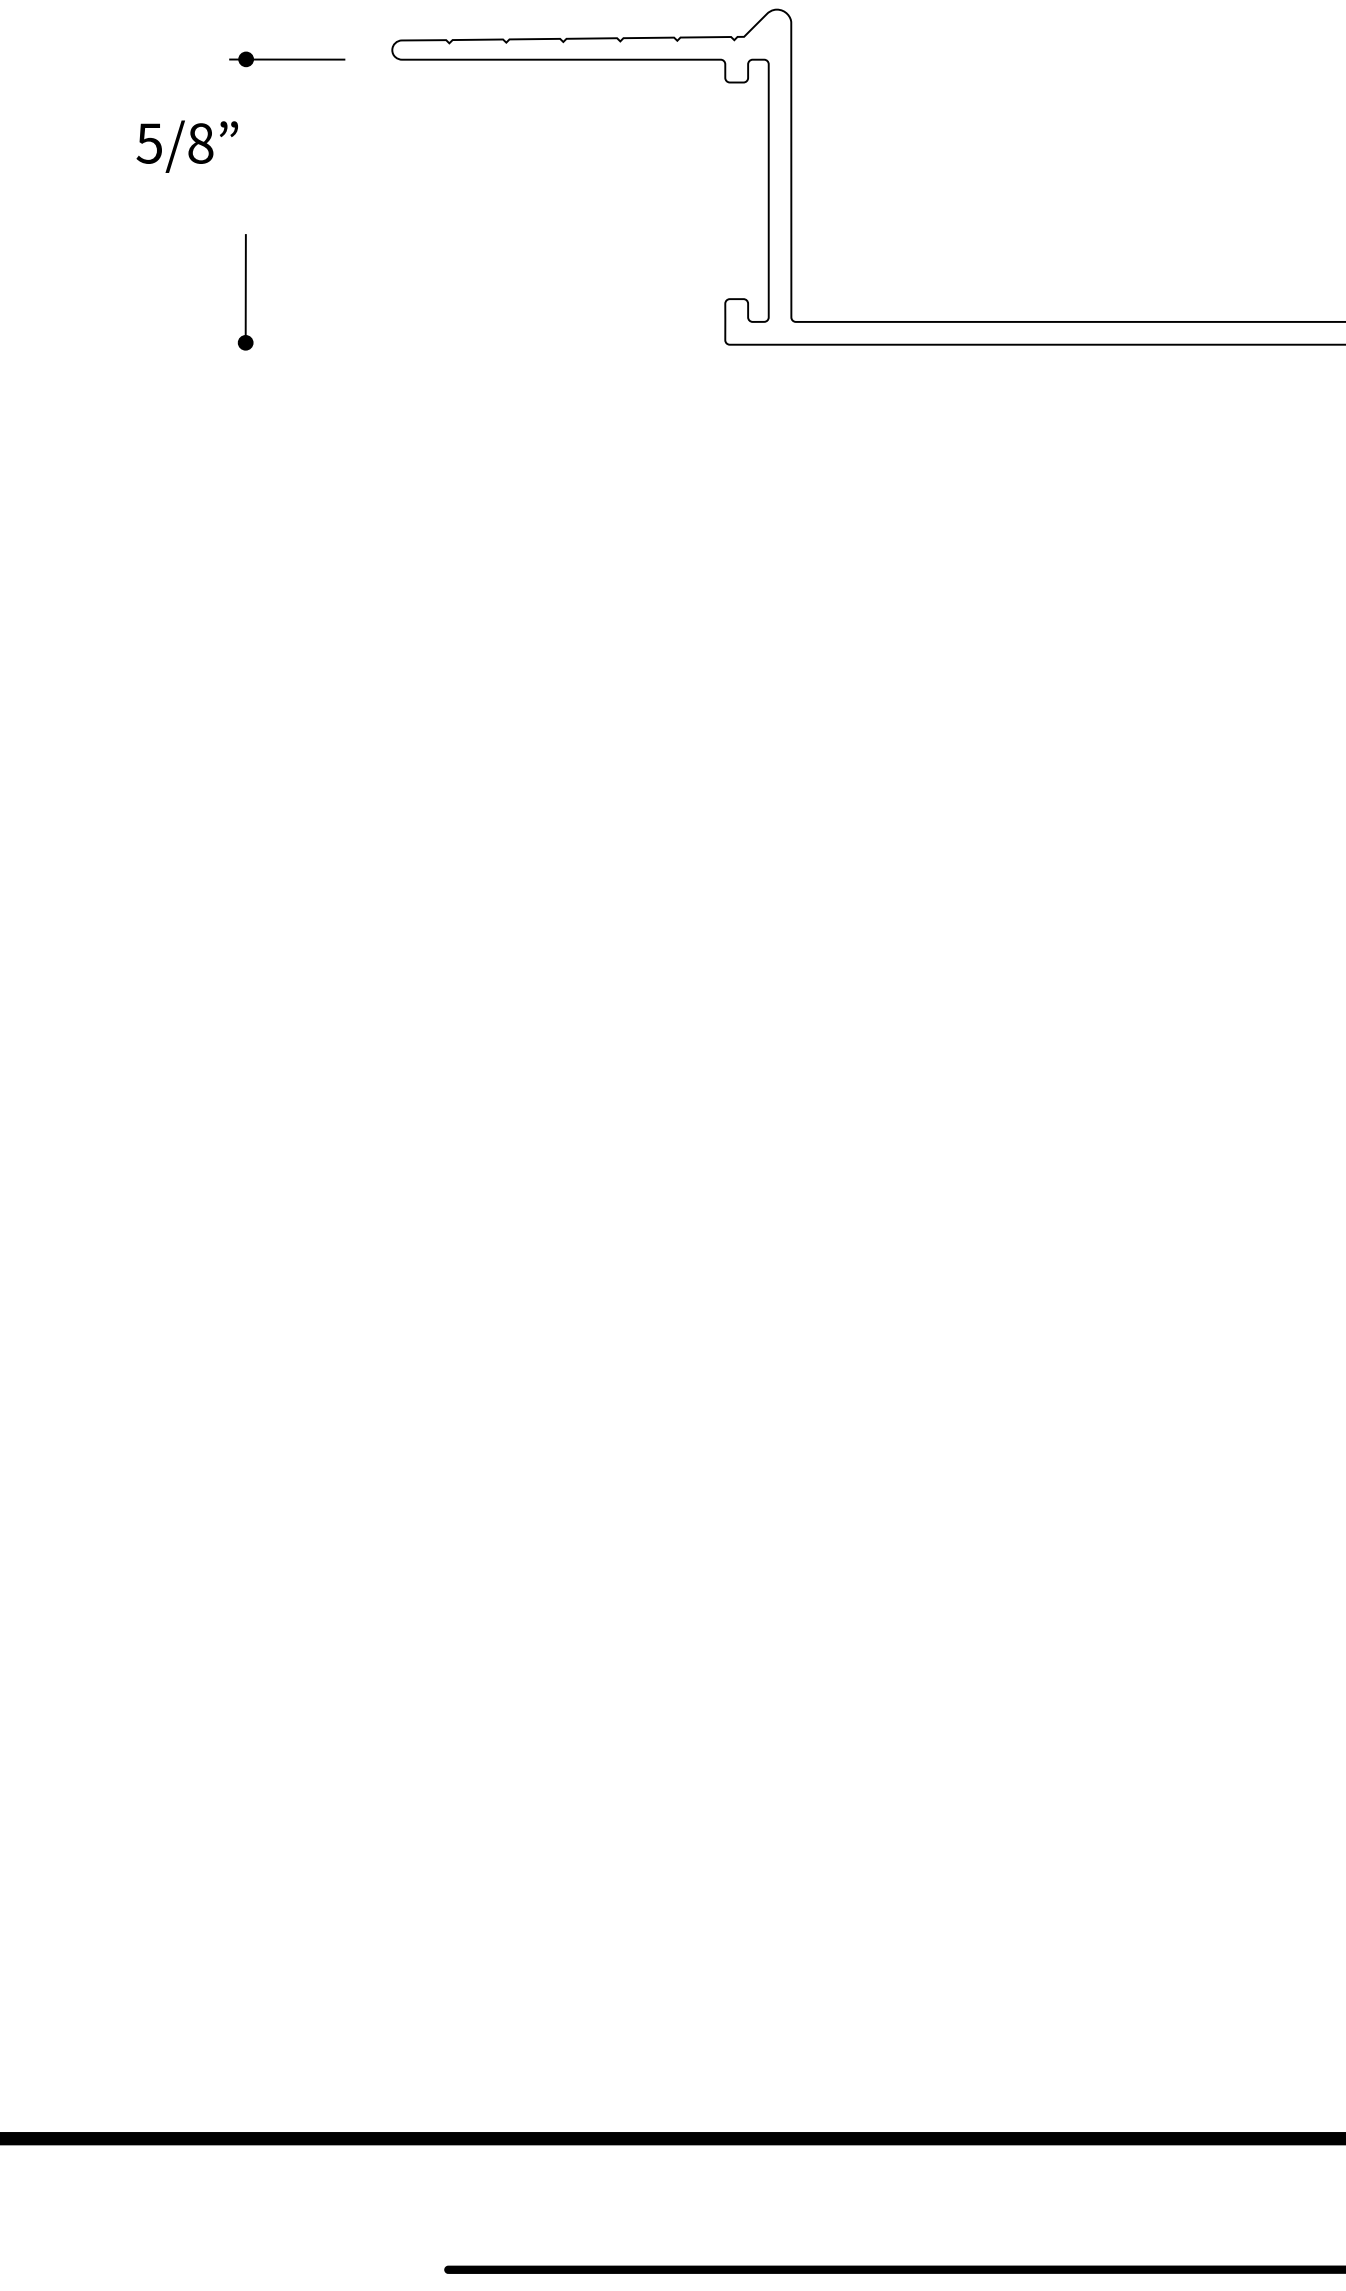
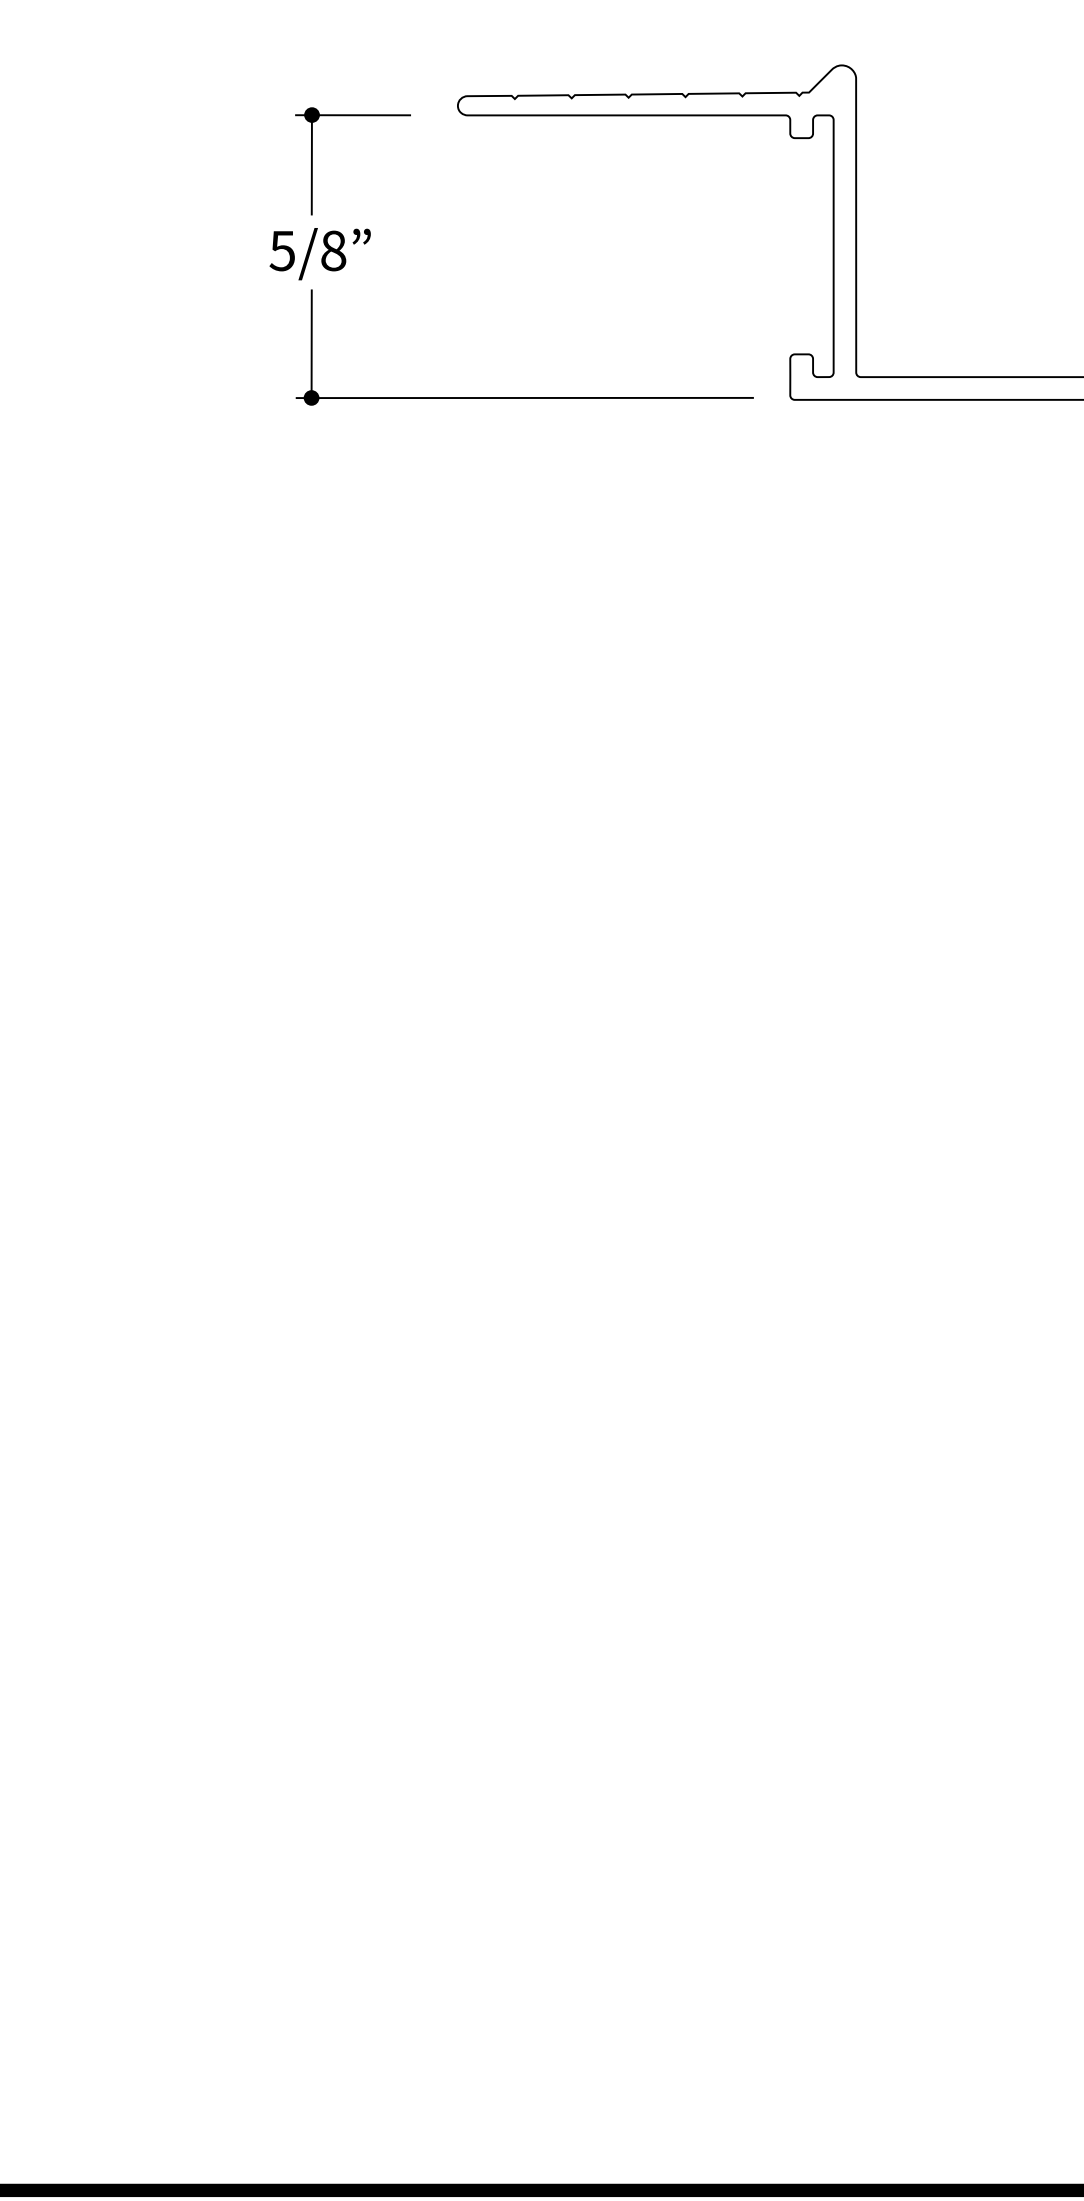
line: (245, 110) -> (311, 166), added
text: (186, 146) -> (319, 253), moved
line: (458, 342) -> (523, 397), added

